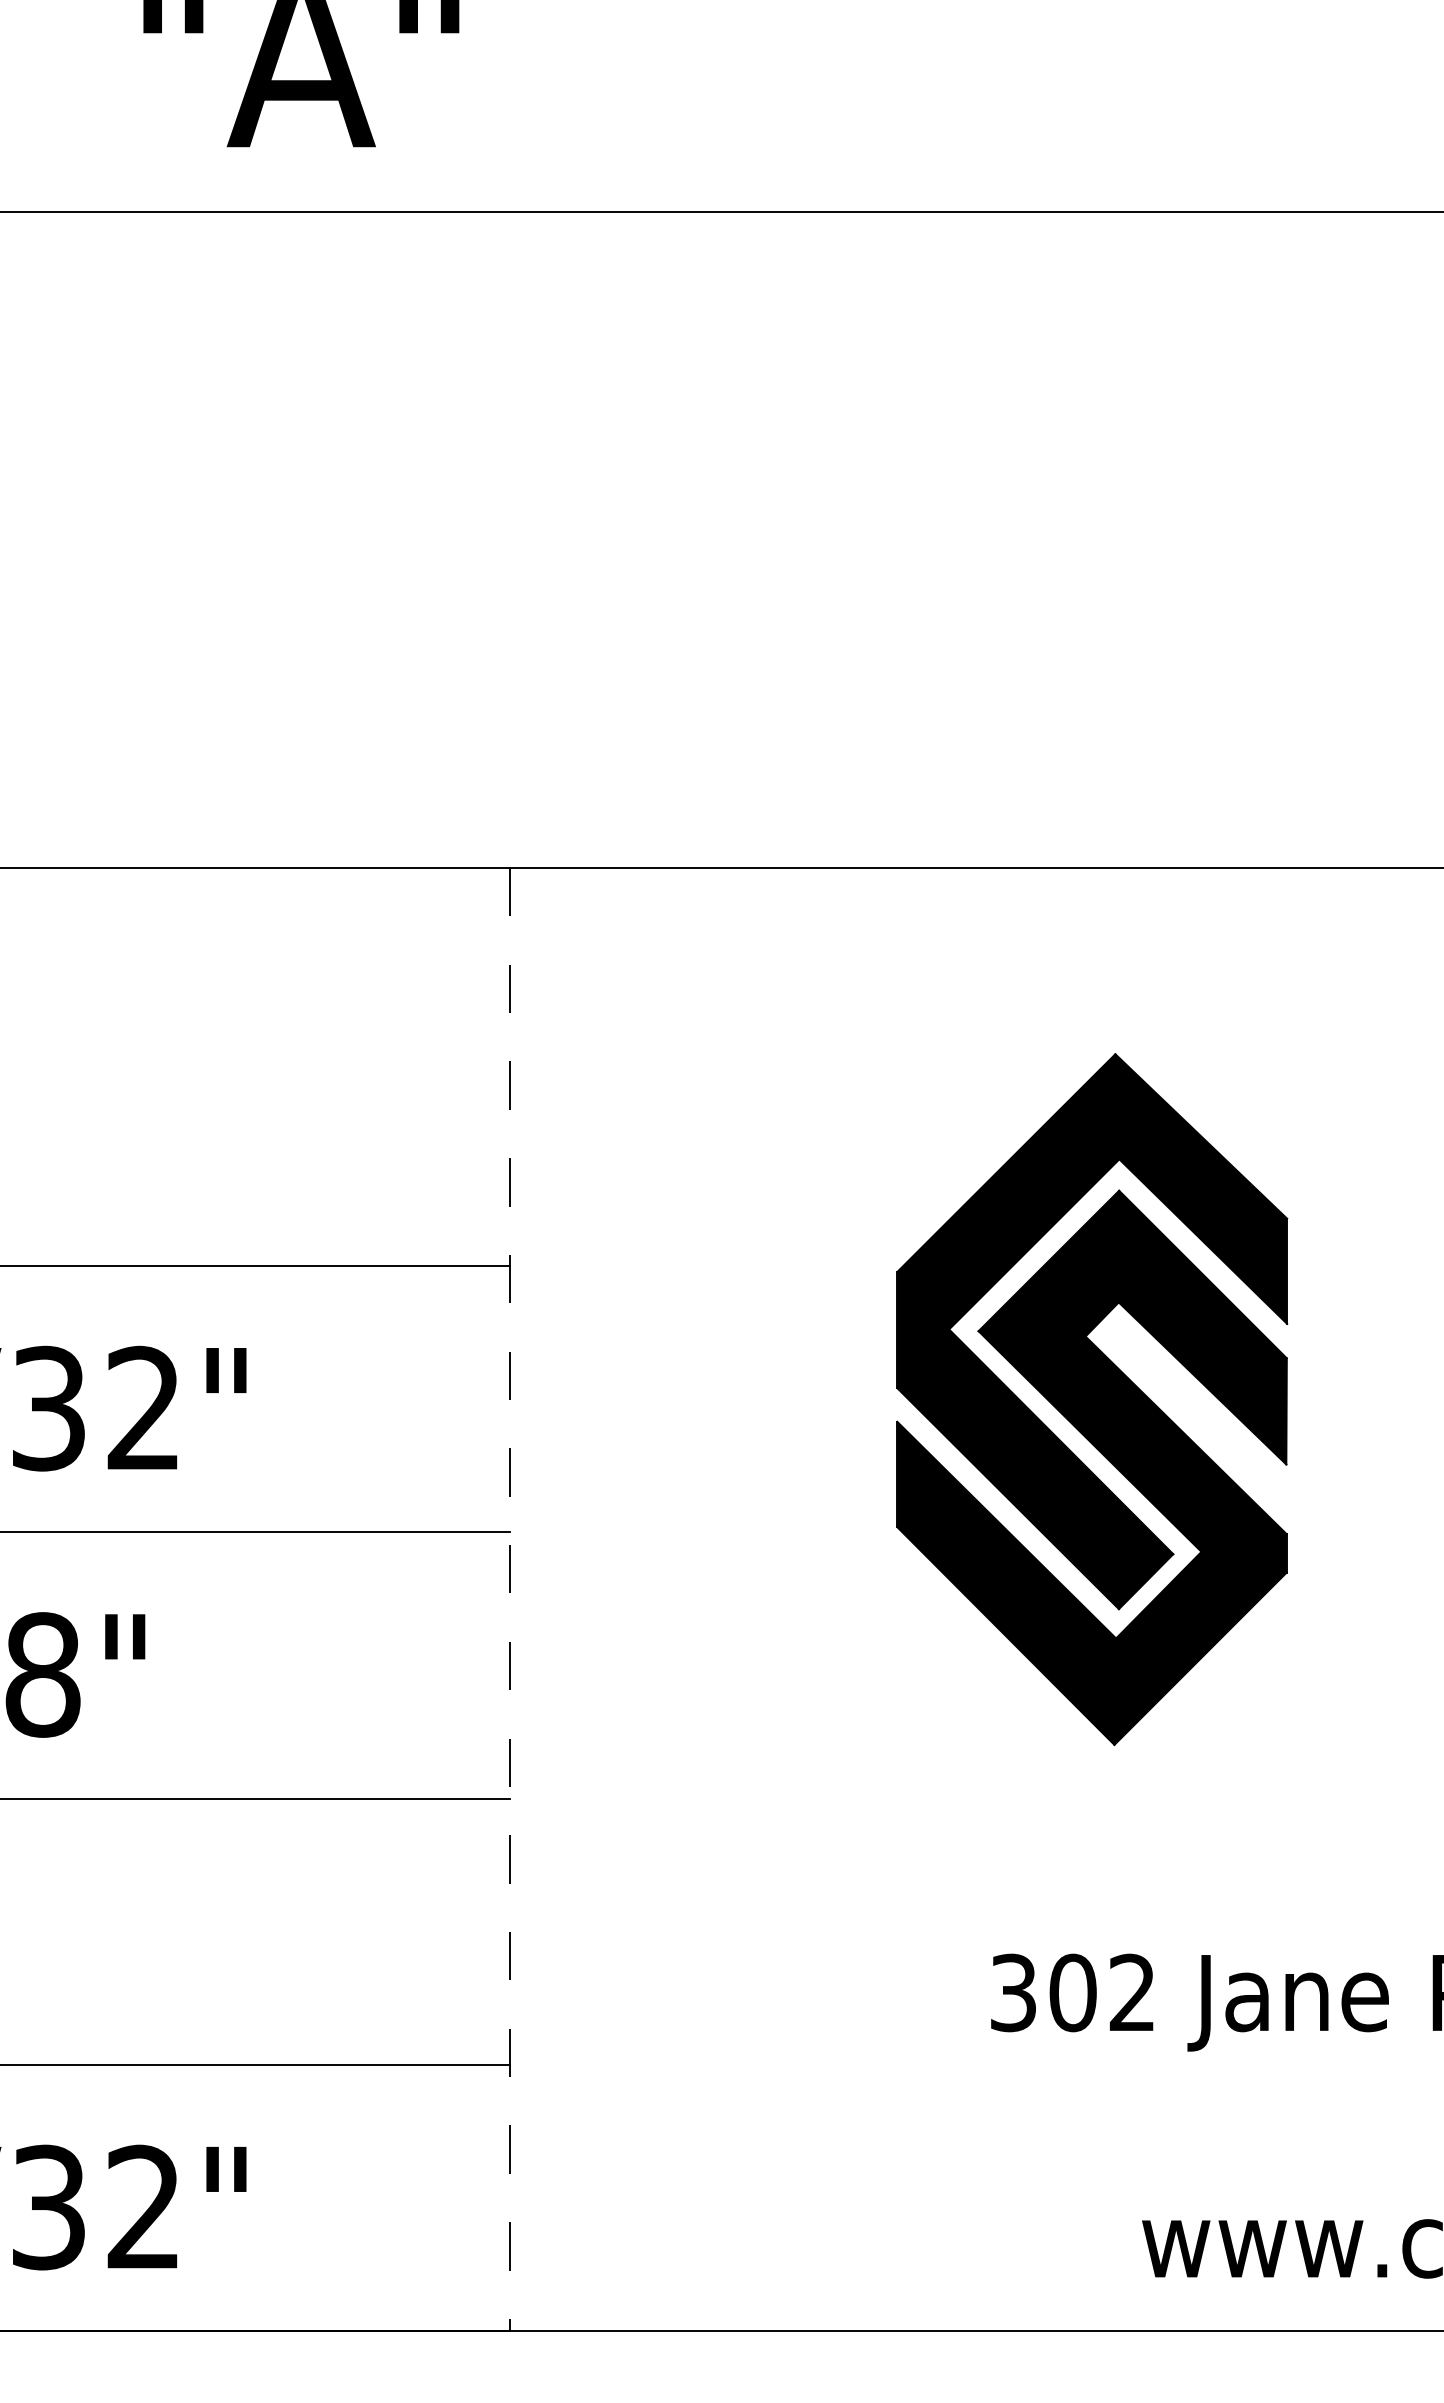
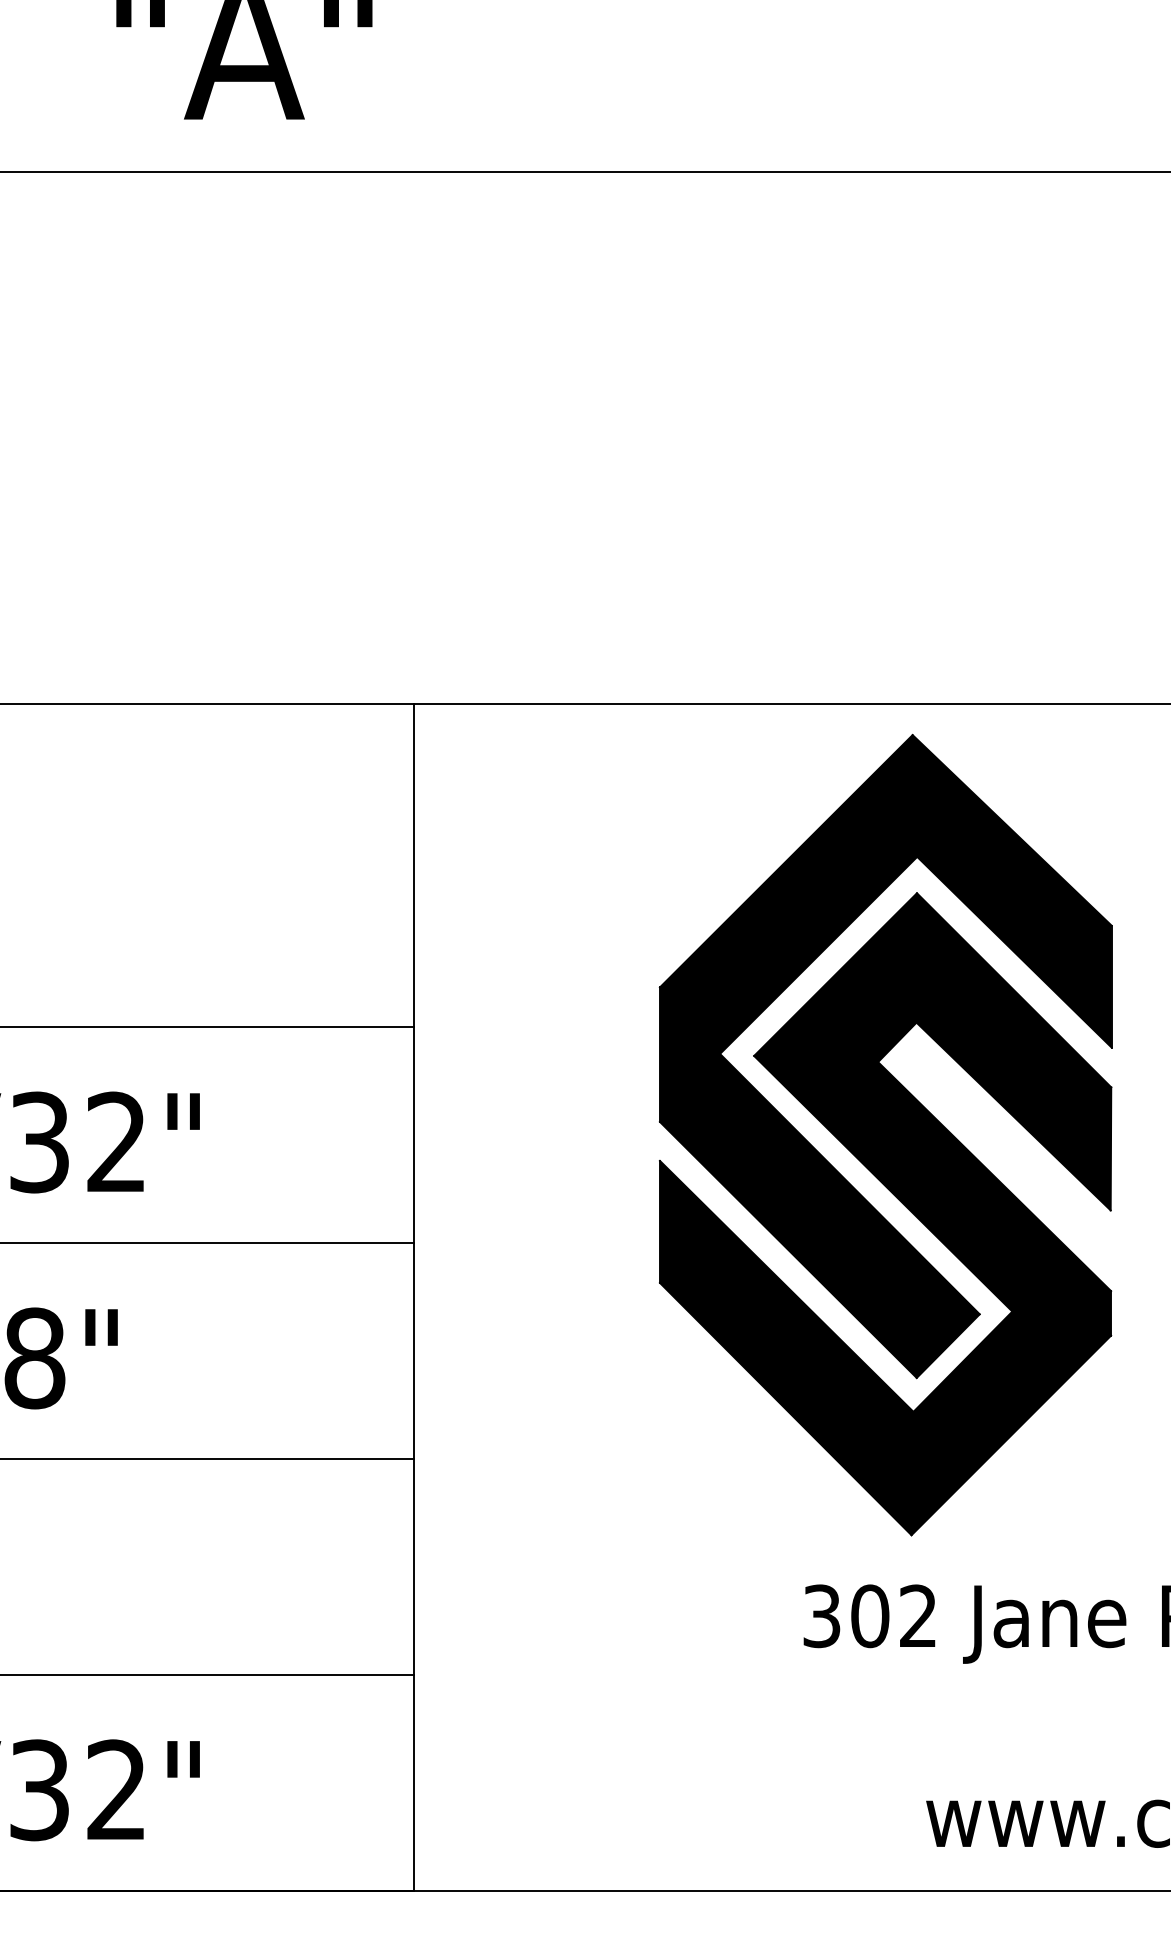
part: (1091, 1398) -> (885, 1134), size x1.43
line: (509, 1599) -> (413, 1297), dashed -> solid

